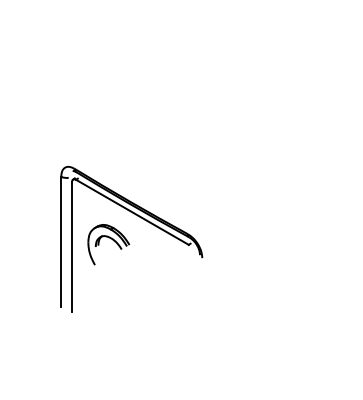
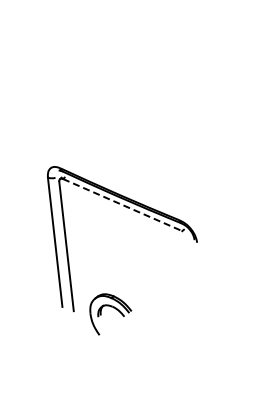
line: (132, 212) -> (122, 205), solid -> dashed
part: (108, 244) -> (110, 313), moved

